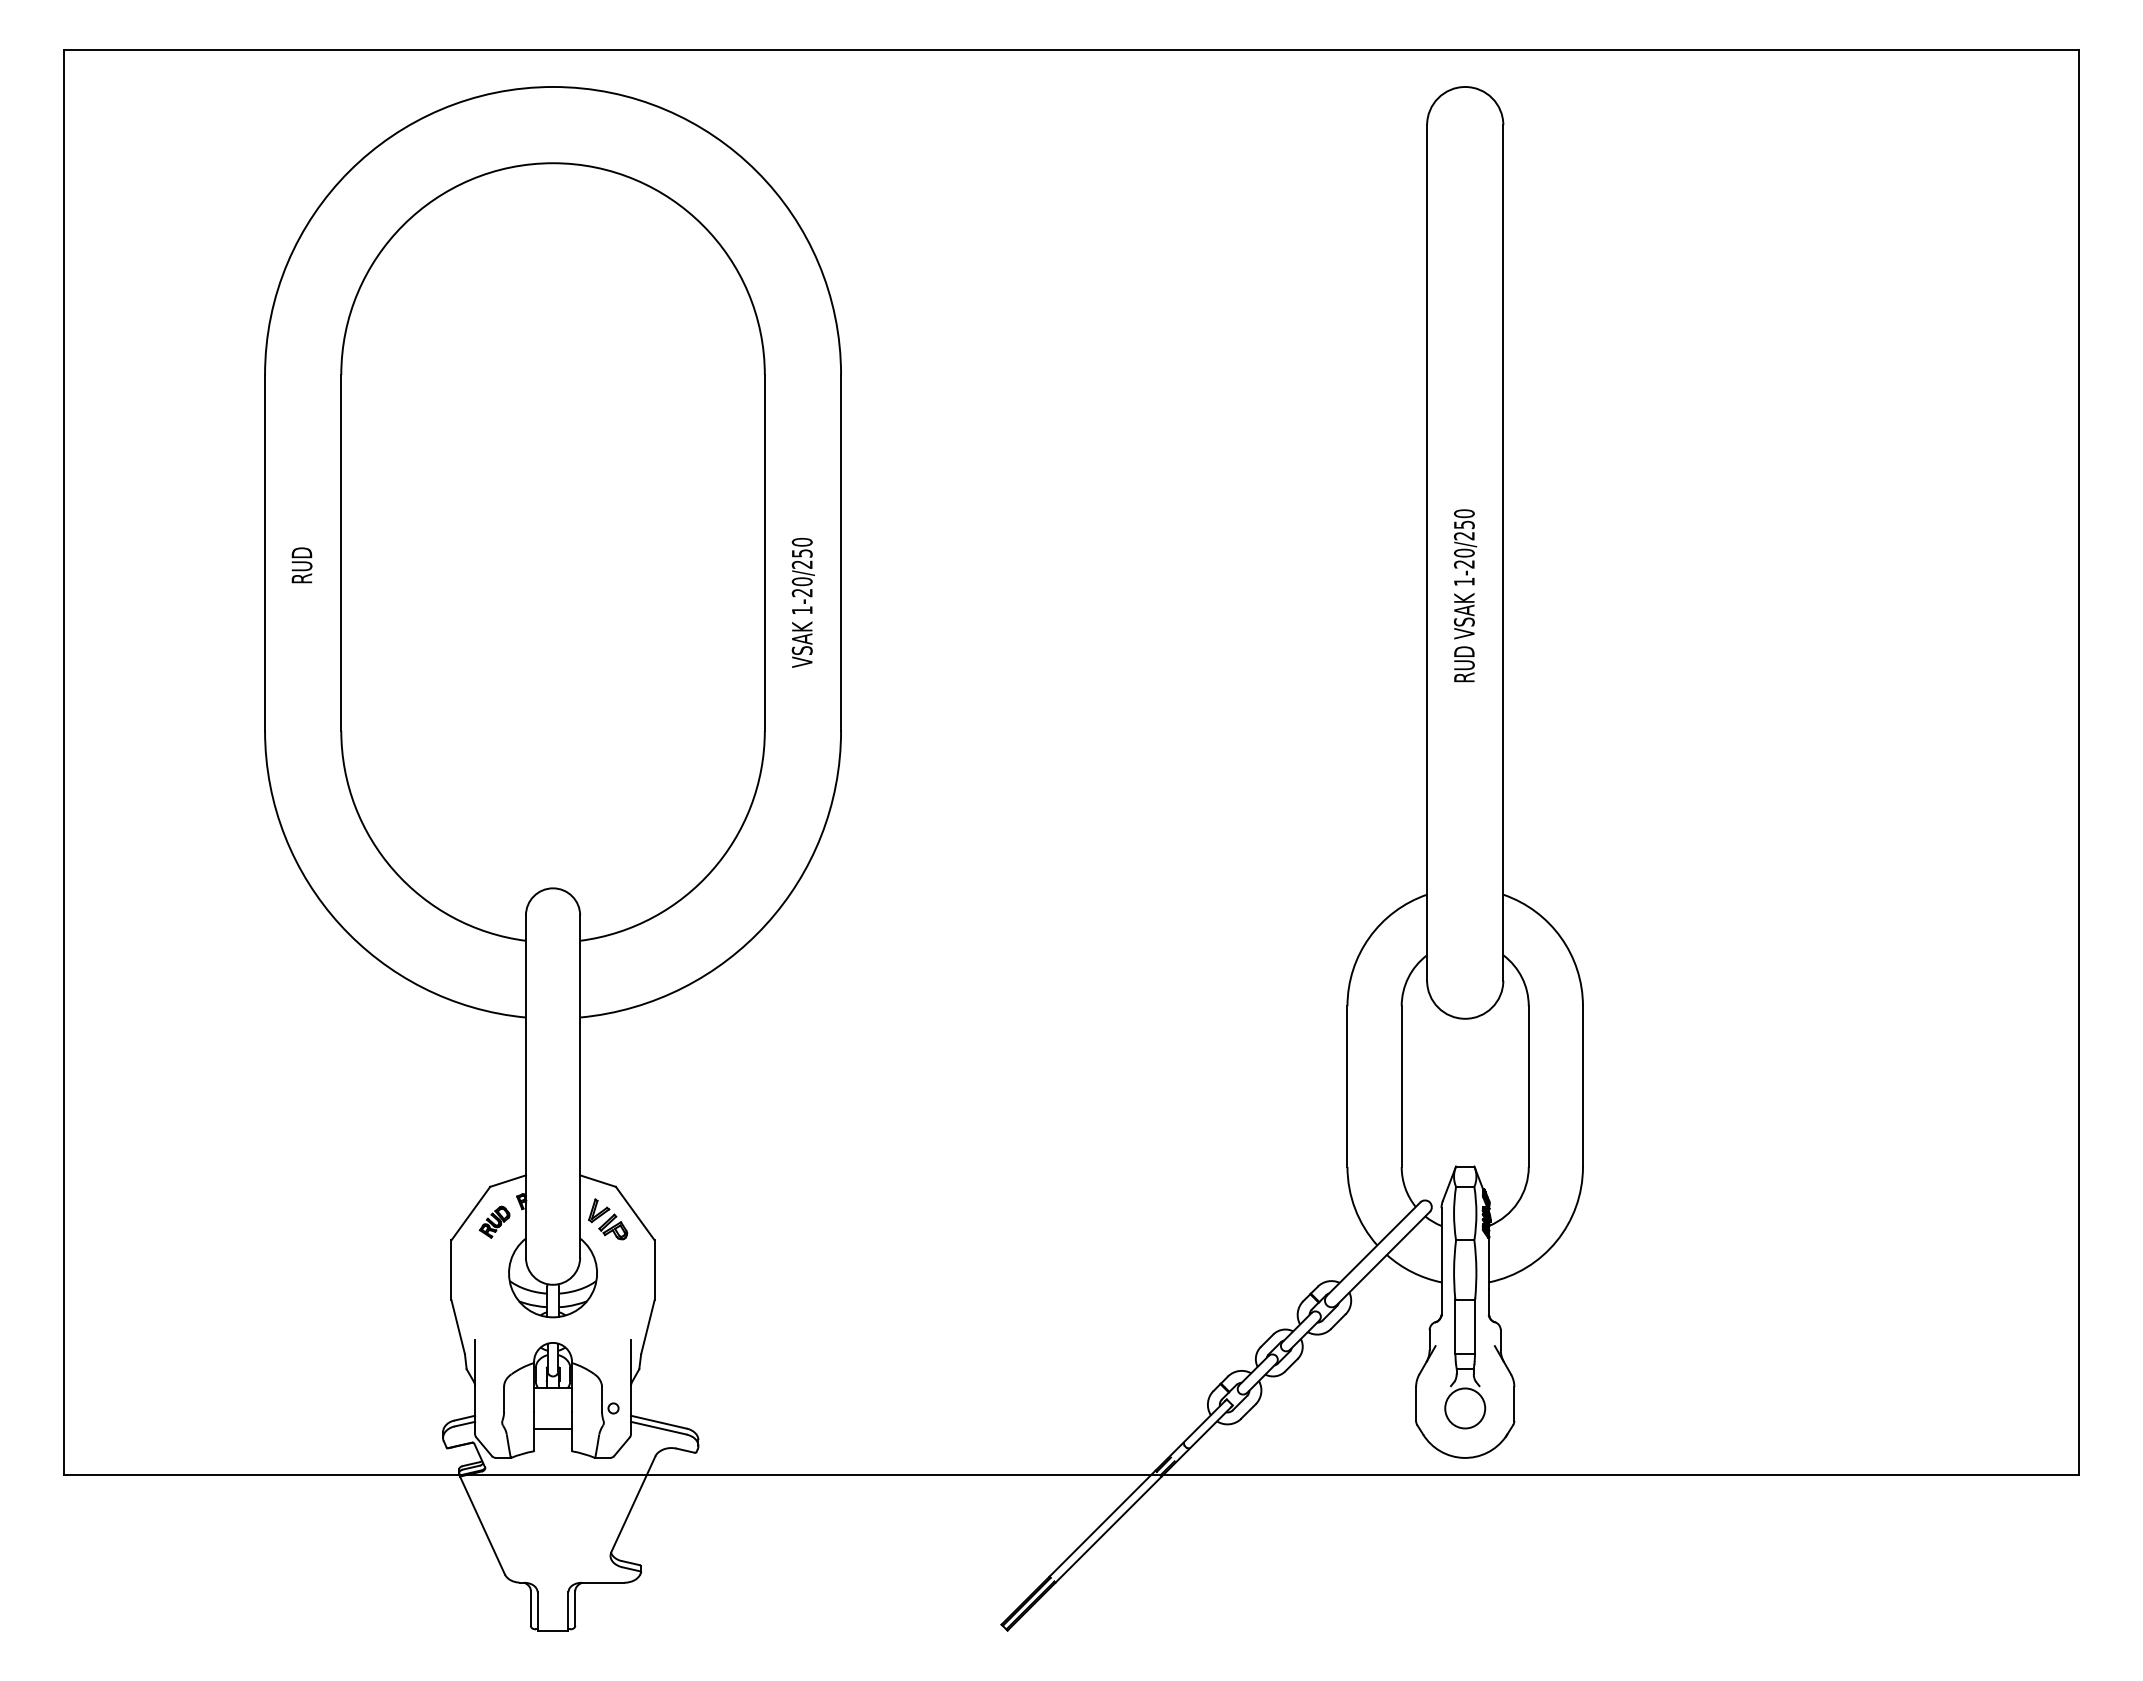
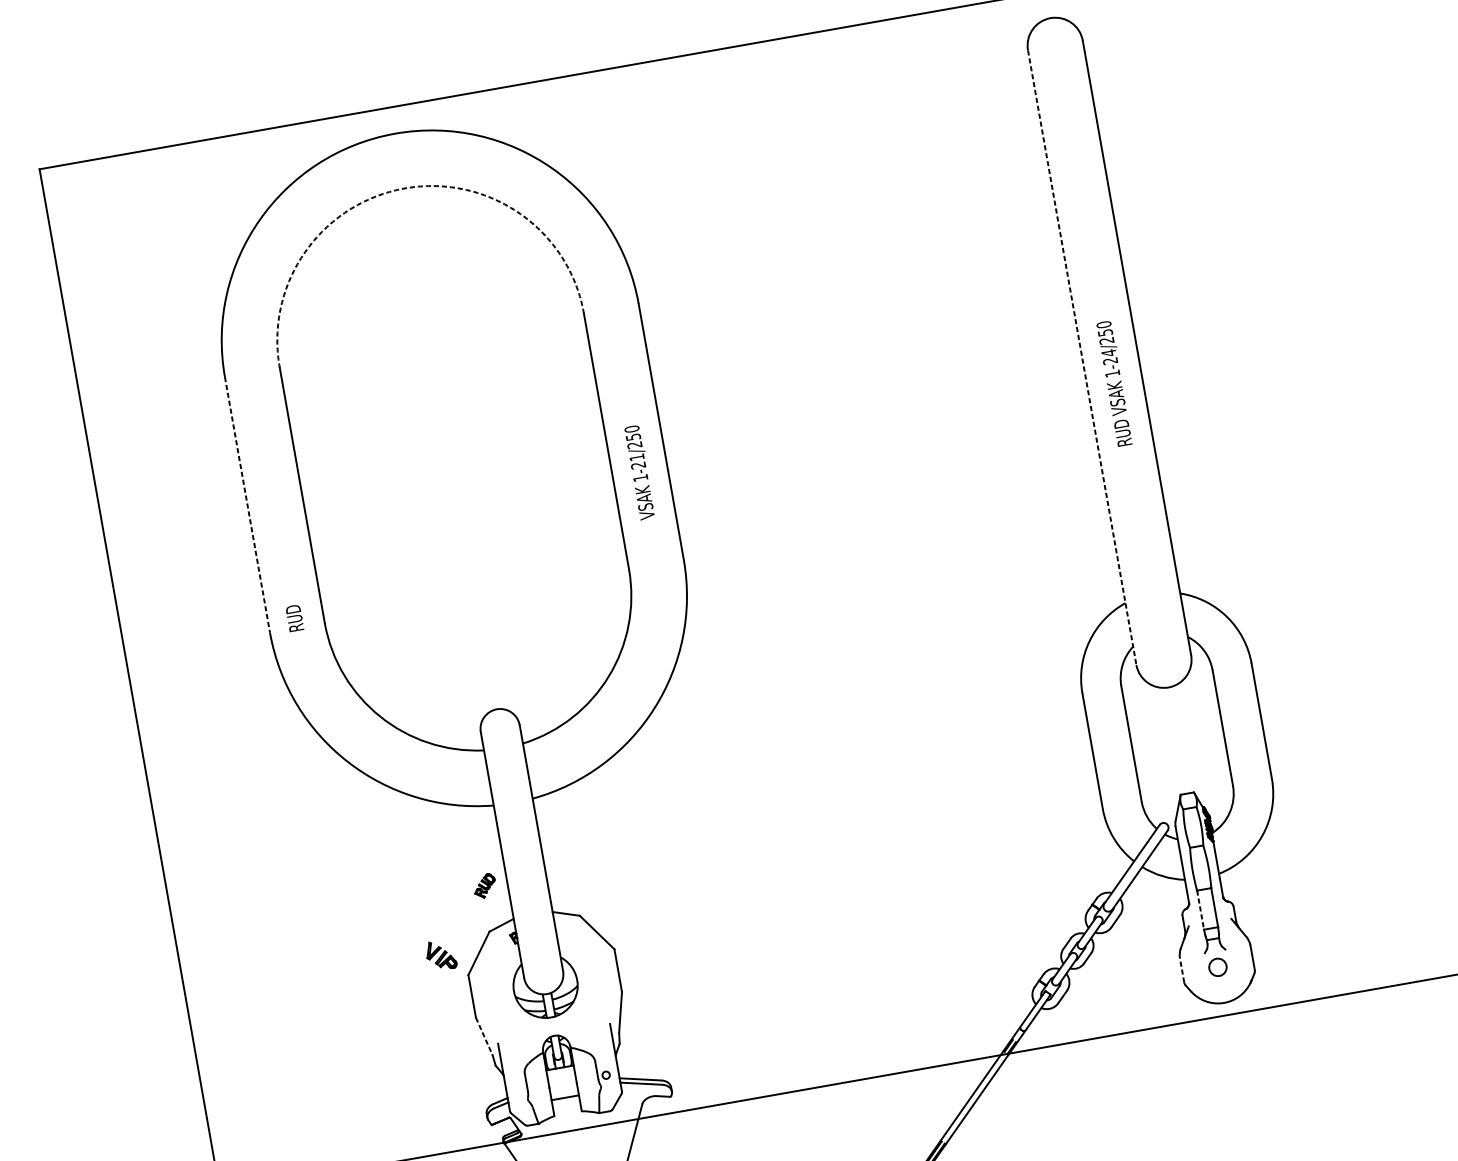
arc: (553, 163) -> (405, 188), solid -> dashed
line: (265, 552) -> (247, 504), solid -> dashed
line: (1427, 552) -> (1082, 357), solid -> dashed
text: (1464, 552) -> (1109, 352), 1-20/250 -> 1-24/250
text: (301, 565) -> (294, 618), moved
text: (801, 581) -> (636, 457), 1-20/250 -> 1-21/250
part: (608, 1219) -> (441, 955), moved
part: (494, 1221) -> (484, 885), moved
line: (458, 1327) -> (484, 1036), solid -> dashed
line: (1455, 1327) -> (1200, 910), solid -> dashed
line: (1416, 1403) -> (1182, 969), solid -> dashed
circle: (1465, 1408) -> (1218, 967), size x0.6

